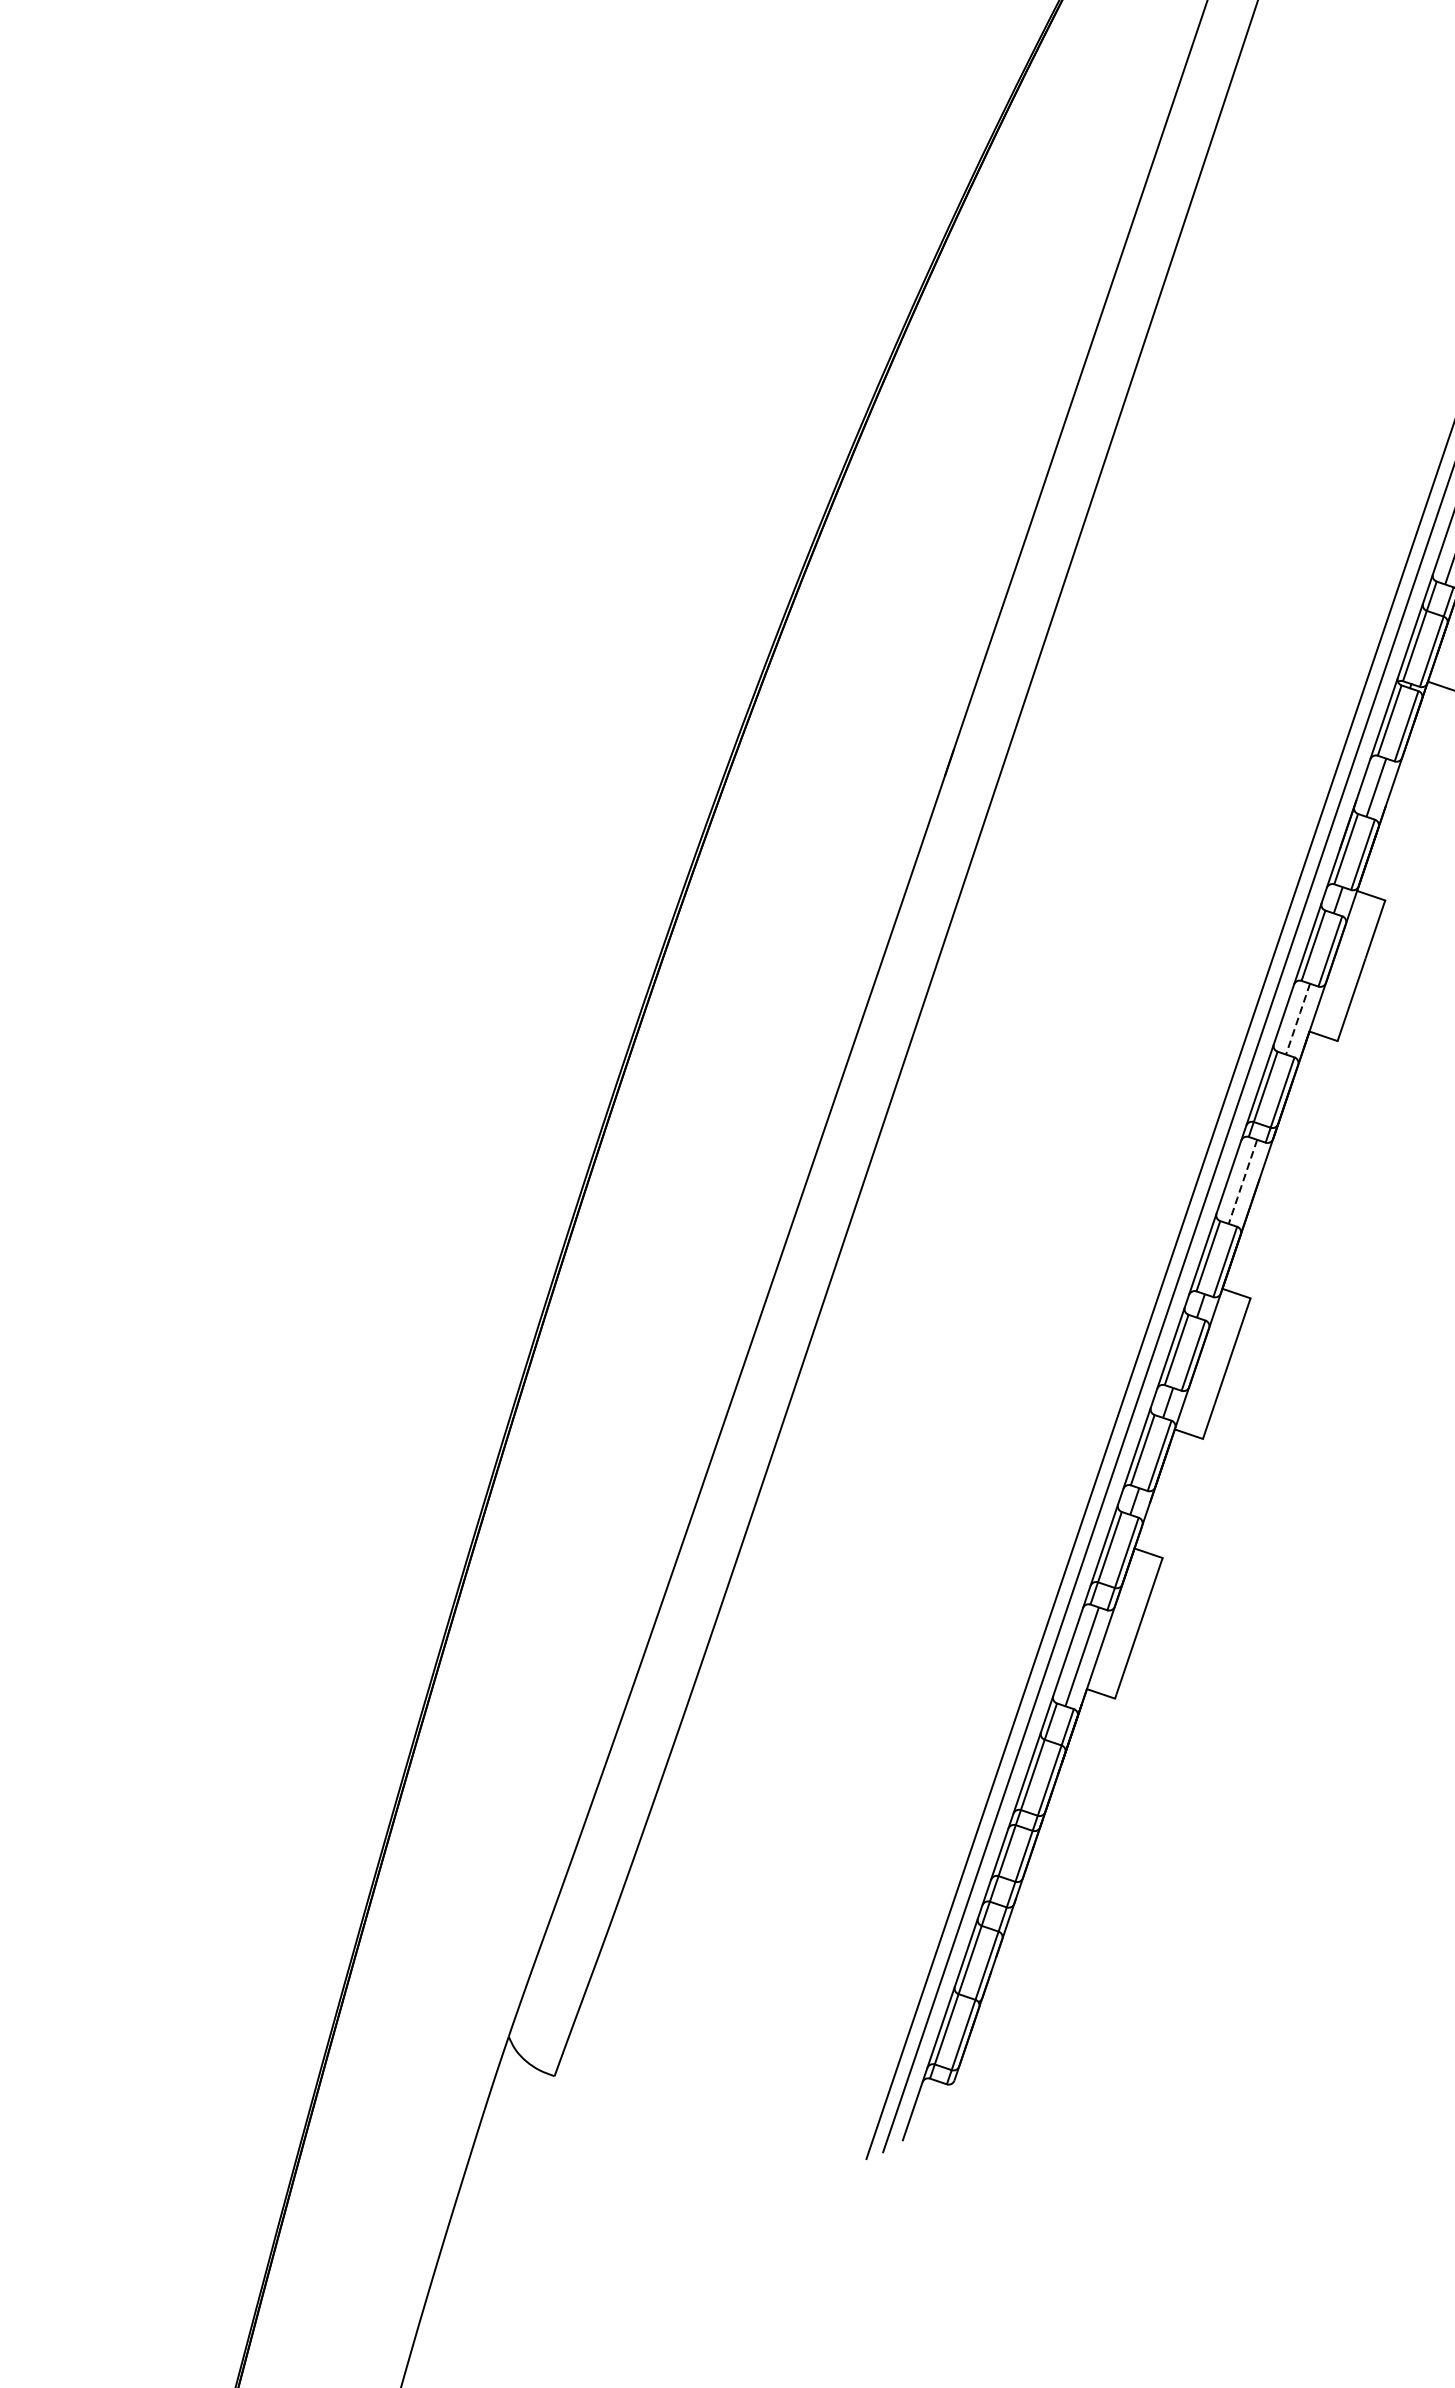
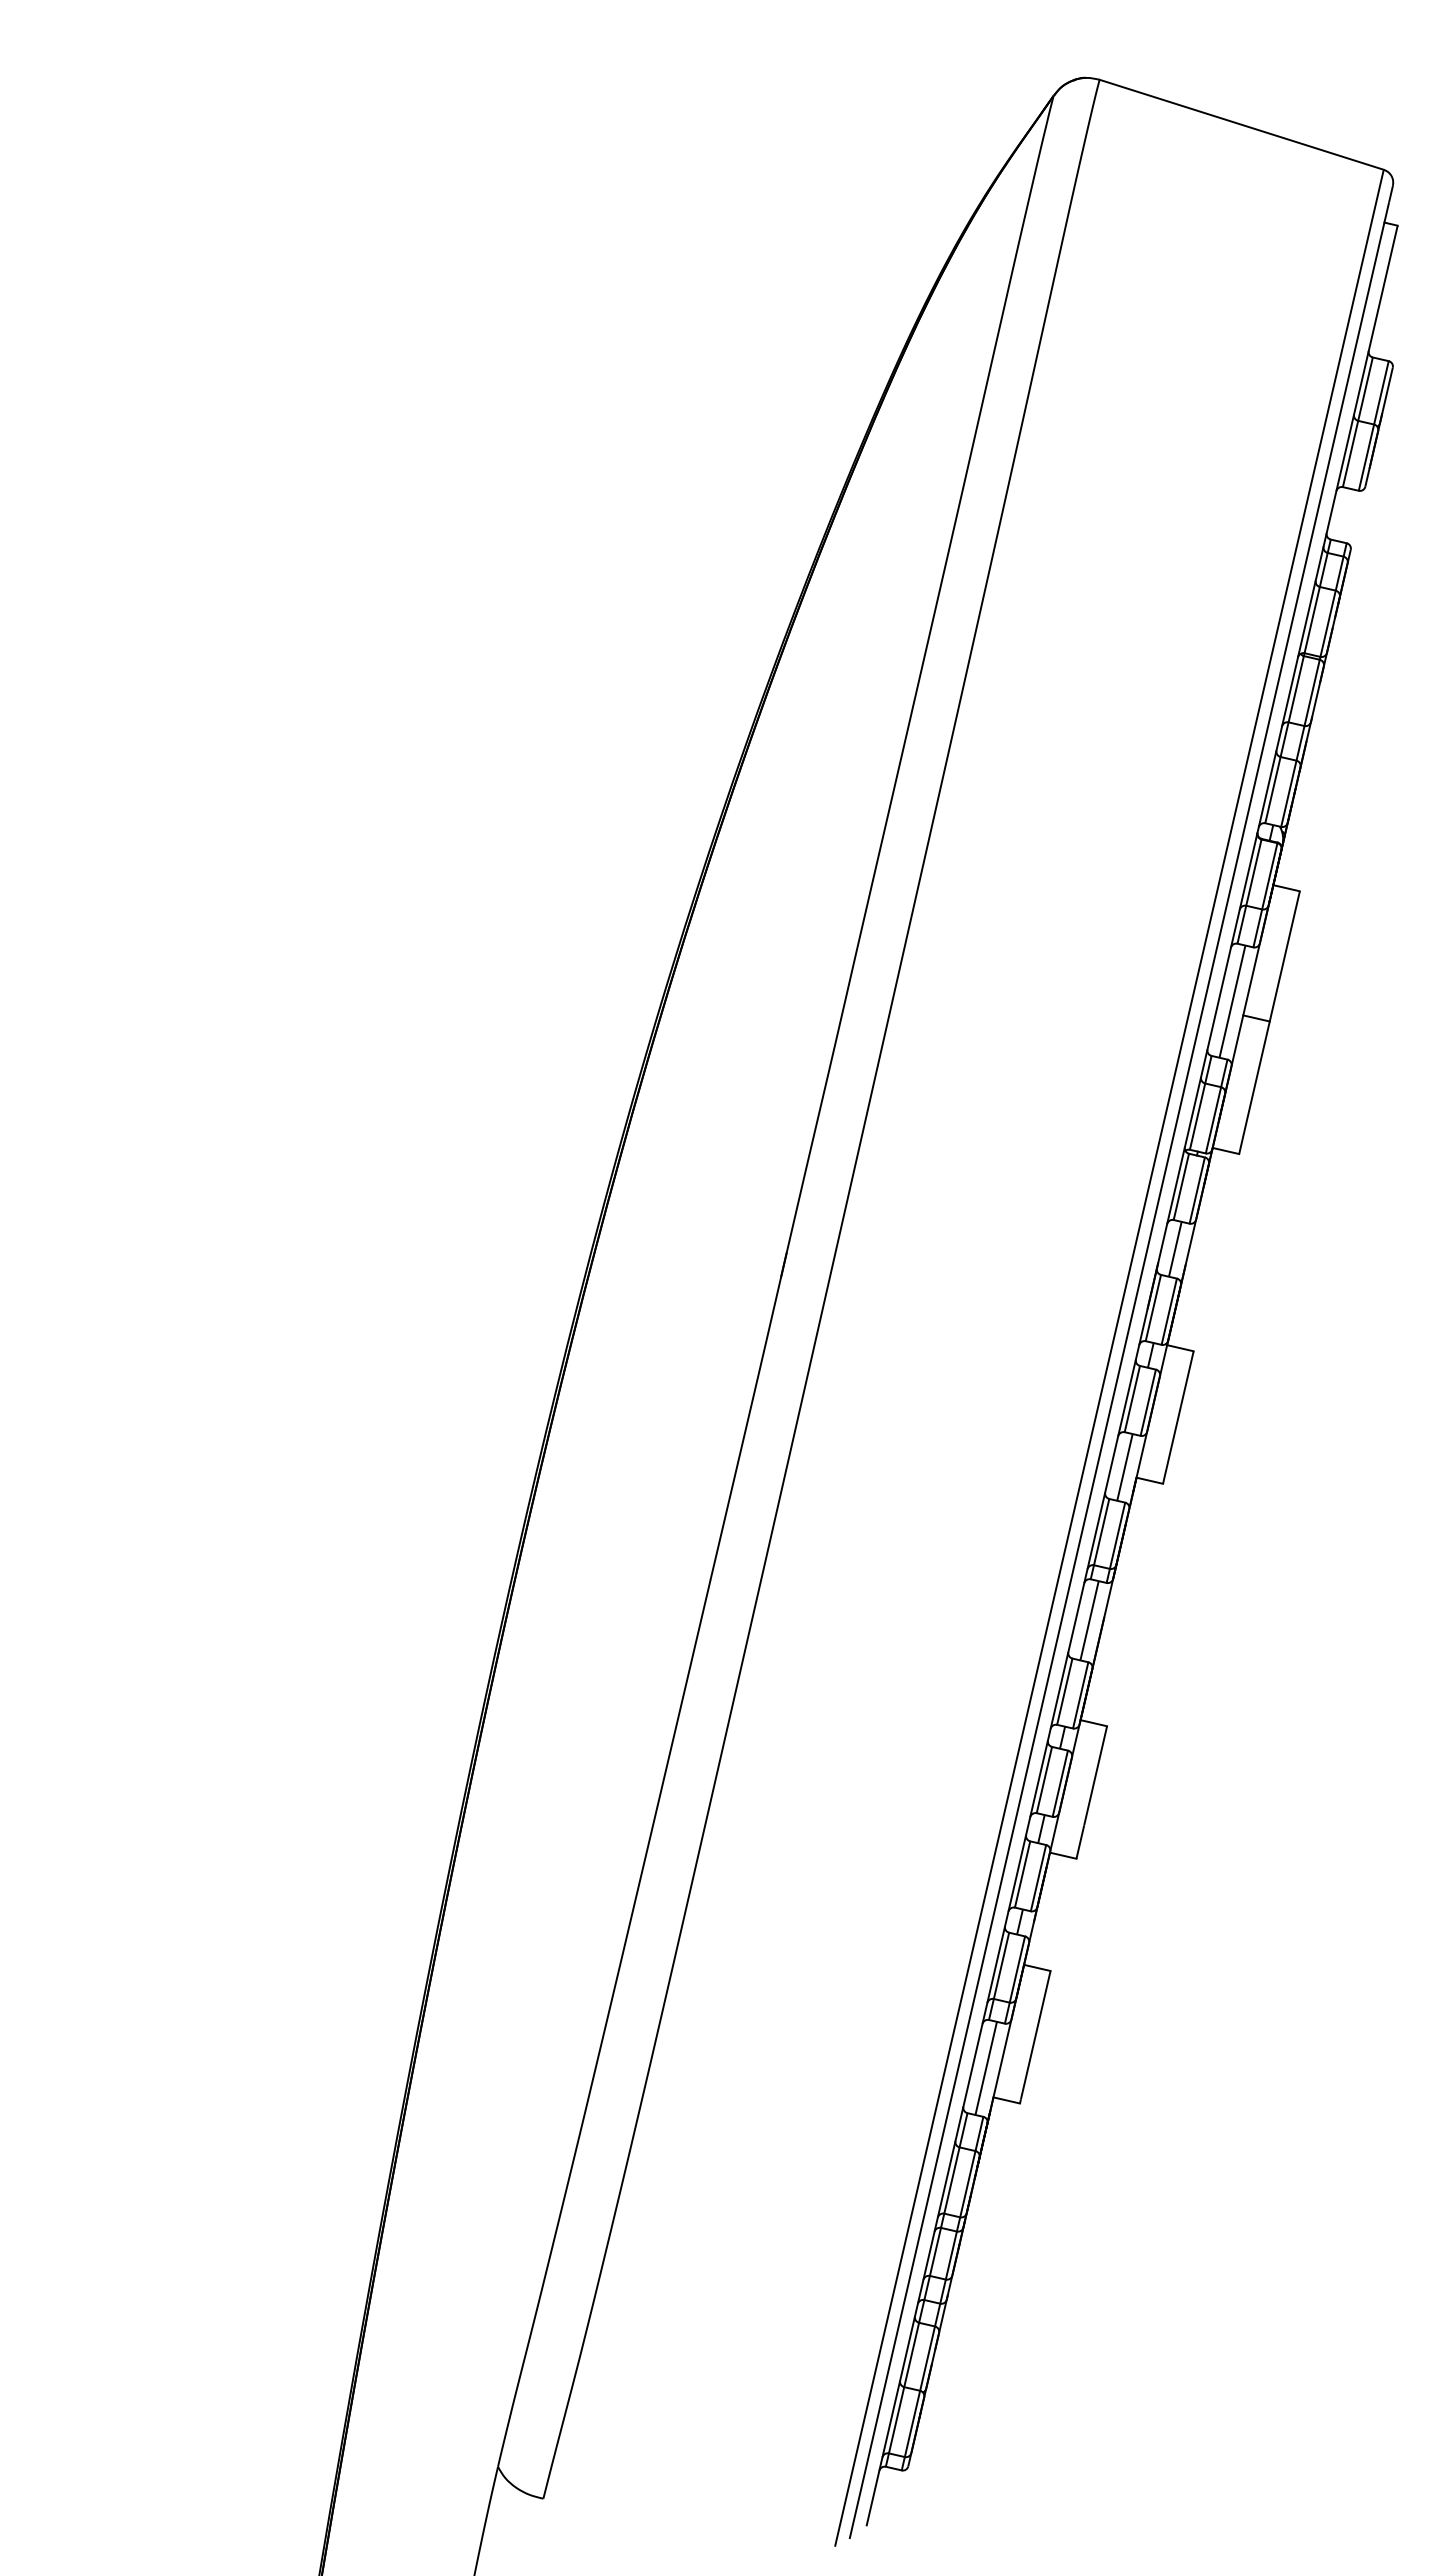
line: (1297, 1020) -> (1124, 1468), dashed -> solid
line: (1242, 1182) -> (1089, 1621), dashed -> solid

